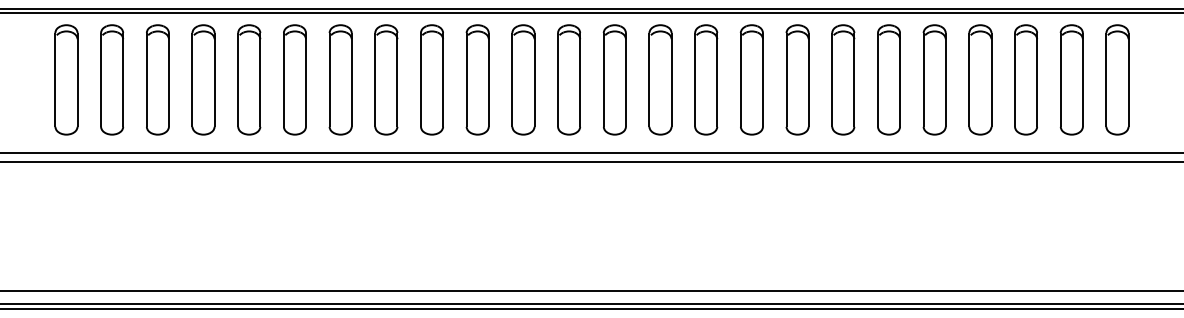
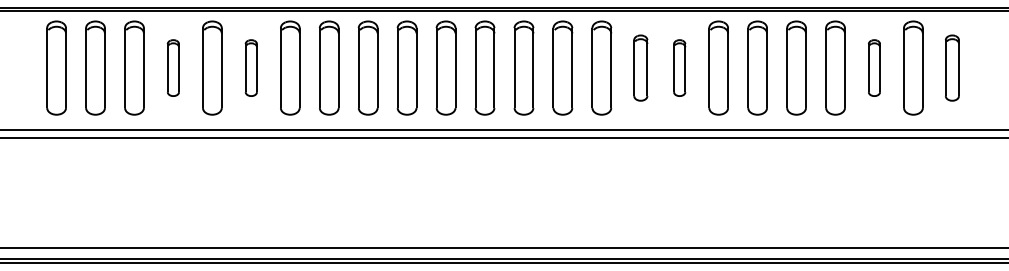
part: (203, 79) -> (173, 67), size x0.6
part: (294, 79) -> (250, 67), size x0.6
part: (751, 79) -> (640, 67), size x0.7
part: (797, 79) -> (679, 67), size x0.6
part: (1025, 79) -> (873, 67), size x0.6
part: (1117, 79) -> (952, 67), size x0.7

